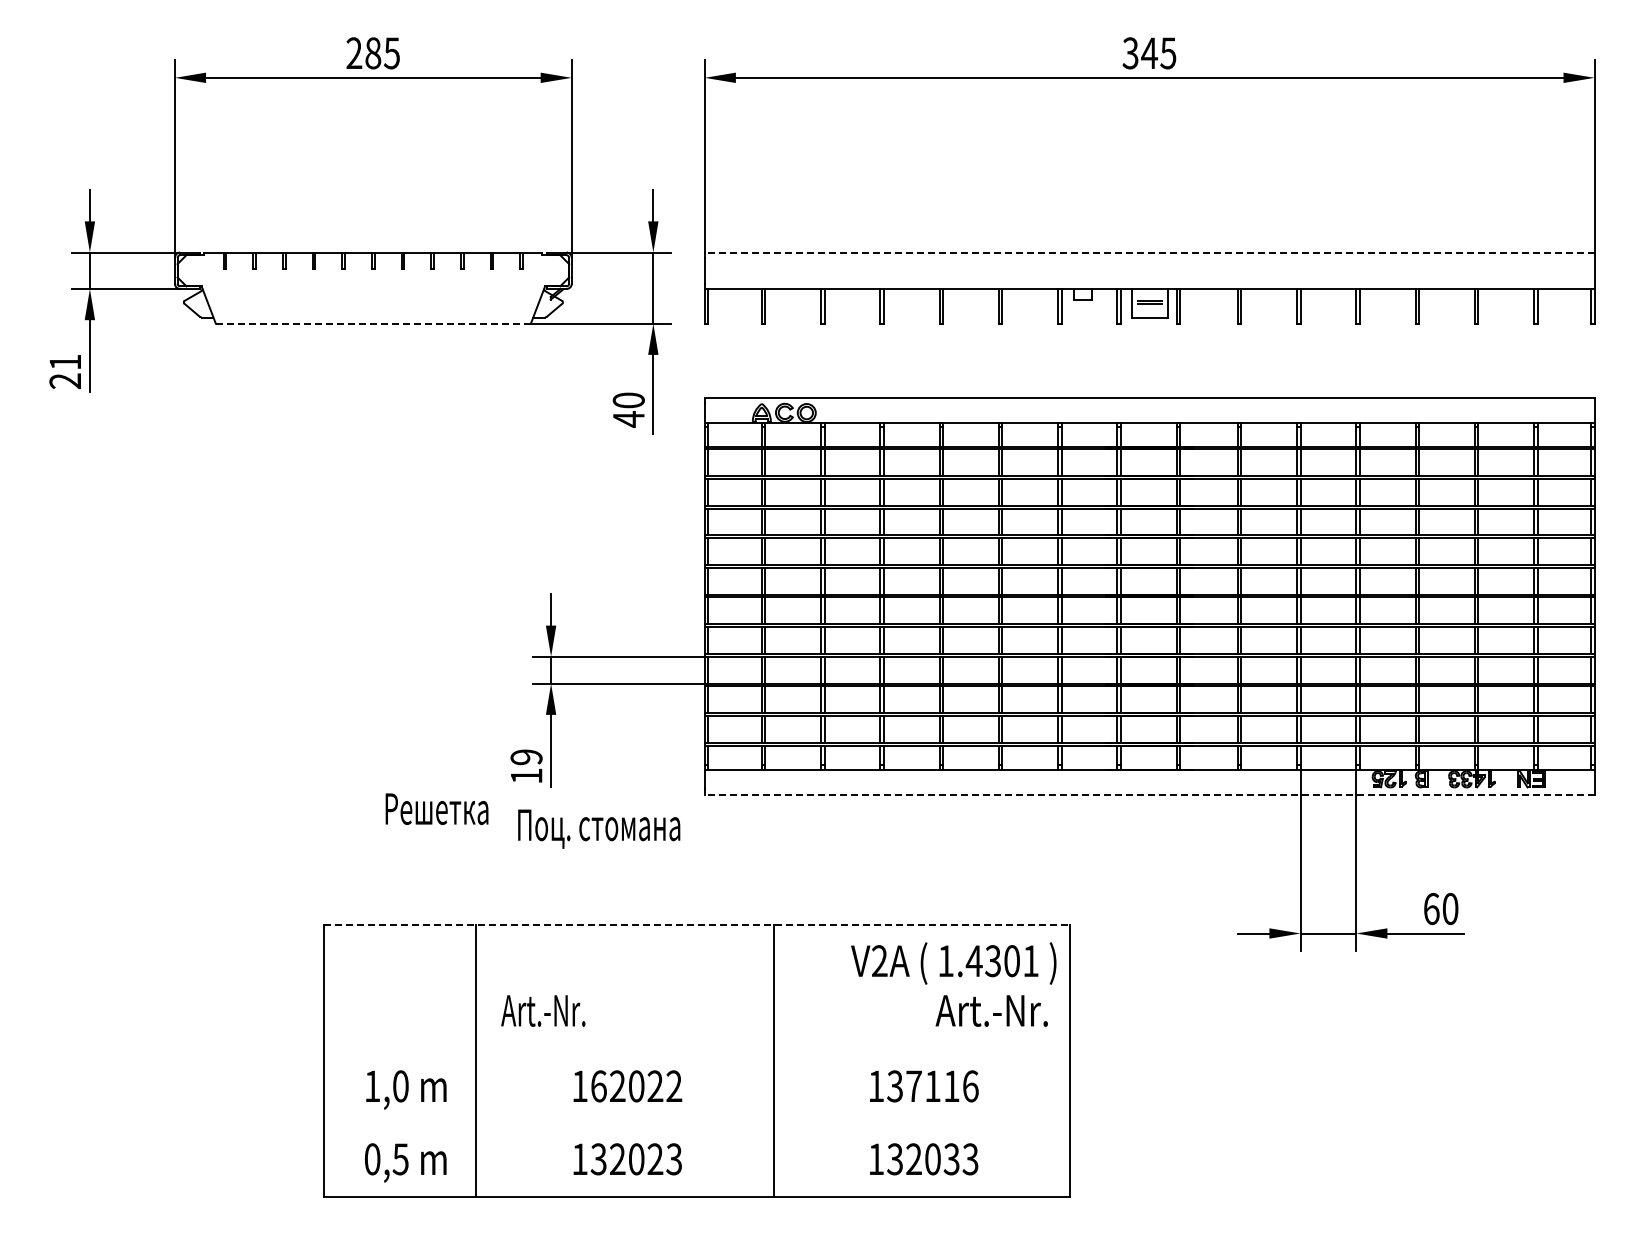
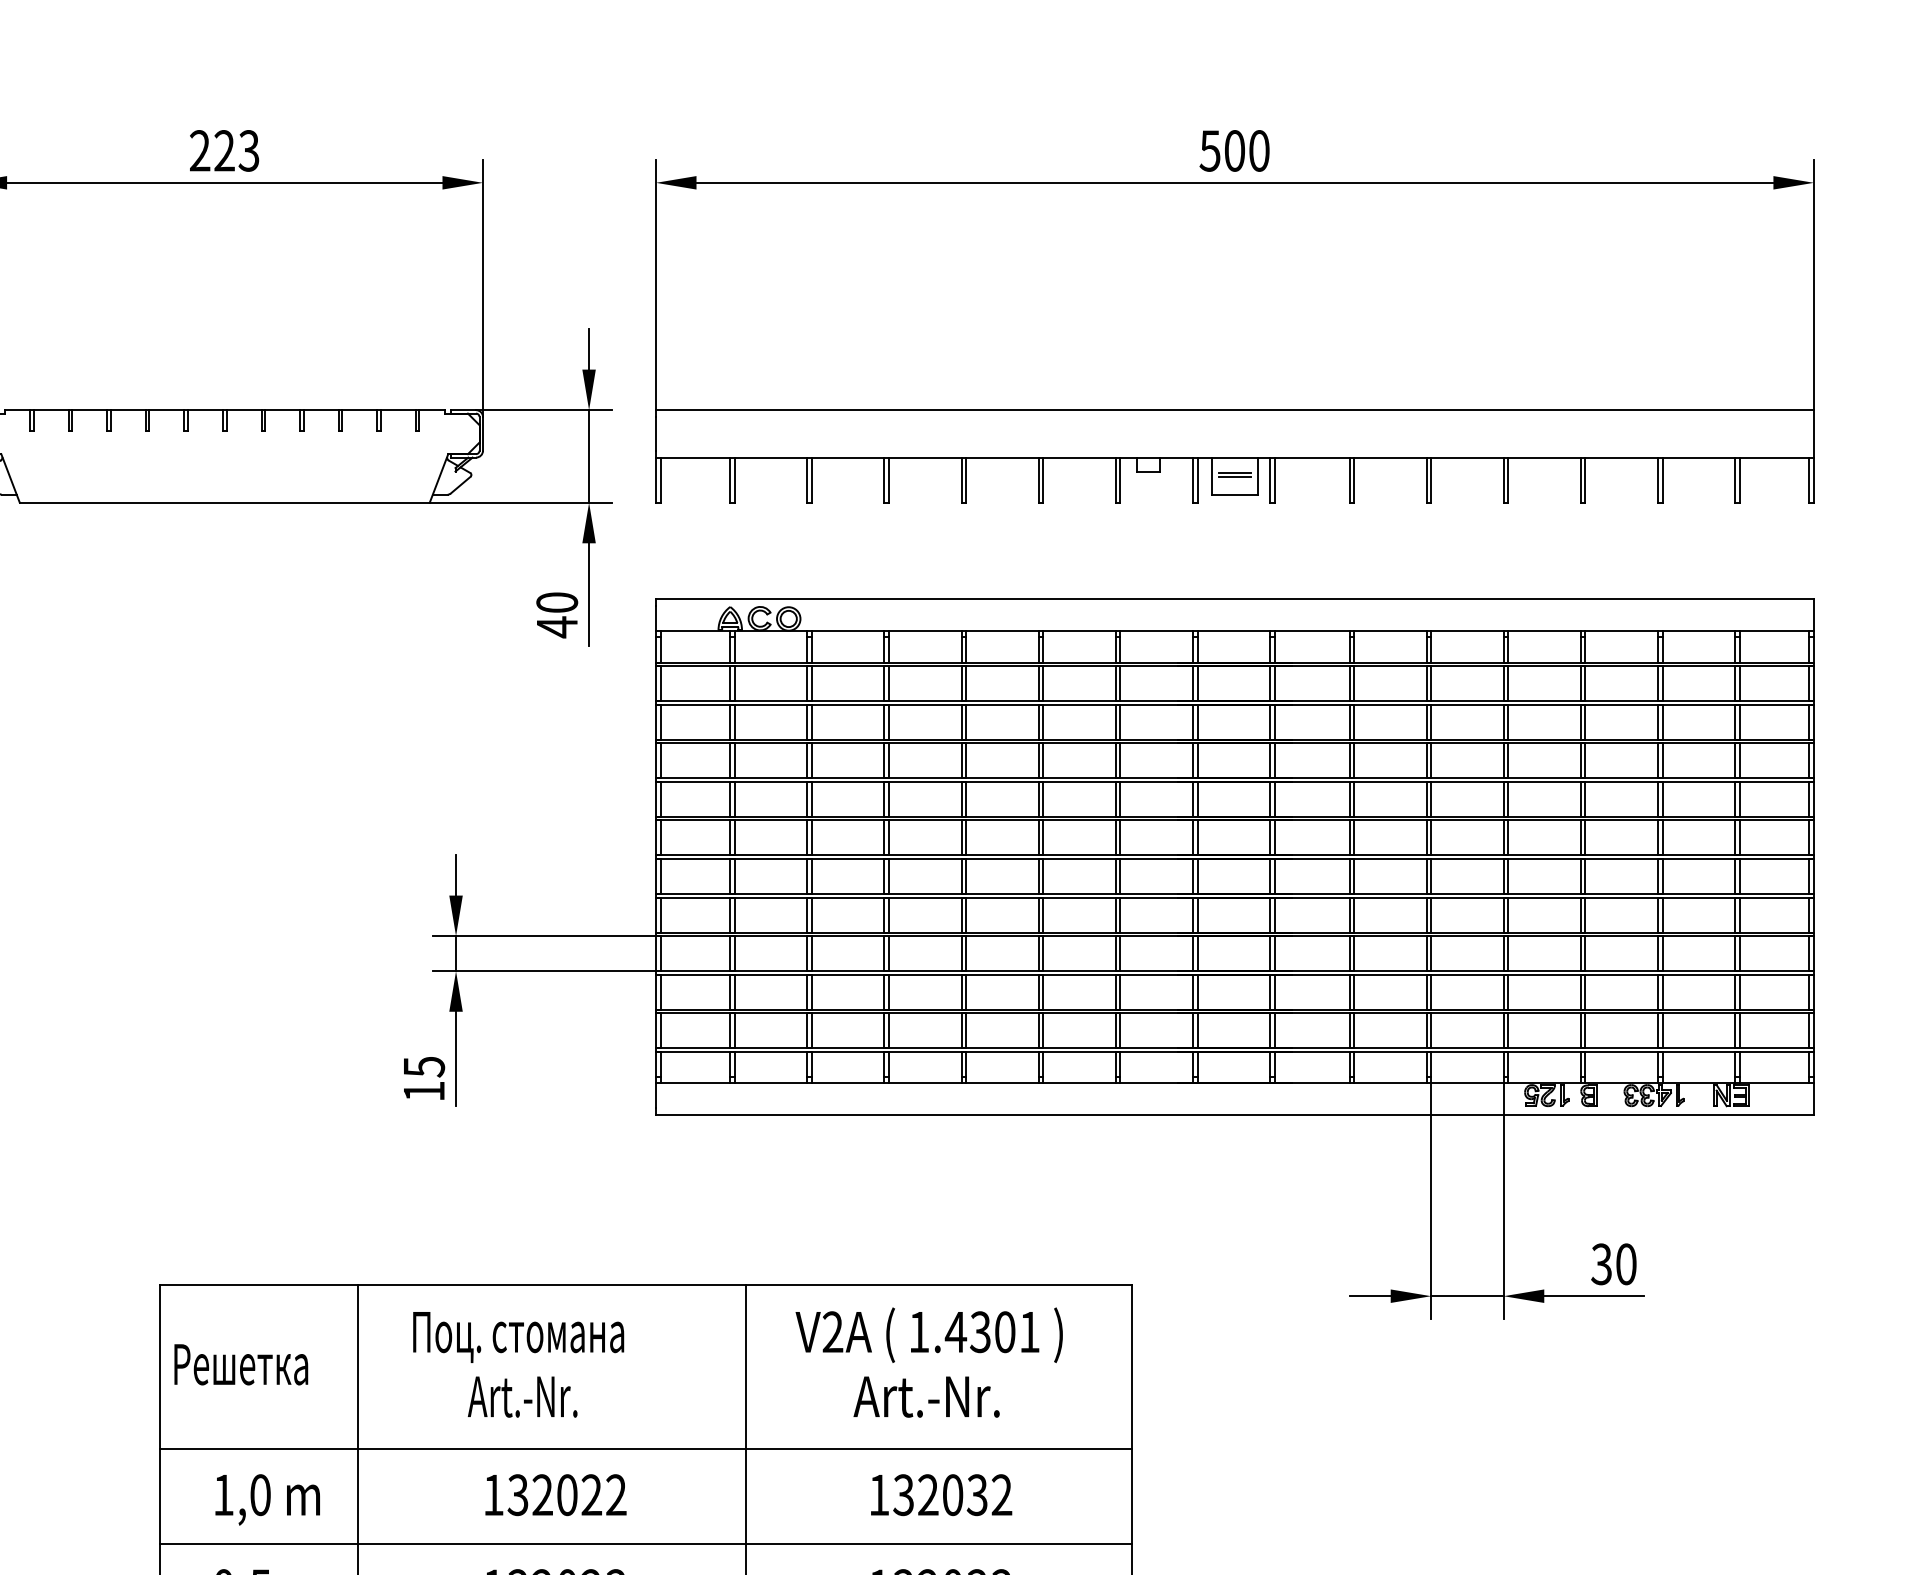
text: (382, 53) -> (236, 151), 285 -> 223
text: (1149, 53) -> (1234, 151), 345 -> 500
line: (1149, 252) -> (1234, 410), dashed -> solid
line: (373, 323) -> (224, 502), dashed -> solid
text: (526, 757) -> (424, 1067), 19 -> 15
line: (1149, 794) -> (1234, 1115), dashed -> solid
text: (436, 808) -> (240, 1363), moved
text: (599, 828) -> (519, 1336), moved
text: (1431, 909) -> (1601, 1264), 60 -> 30
line: (697, 925) -> (646, 1285), dashed -> solid
text: (953, 963) -> (928, 1335), moved
text: (543, 1010) -> (522, 1396), moved
text: (991, 1010) -> (926, 1396), moved
line: (696, 1050) -> (645, 1448), added
text: (598, 1086) -> (517, 1495), 162022 -> 132022
text: (942, 1086) -> (965, 1495), 137116 -> 132032
line: (696, 1123) -> (645, 1543), added

